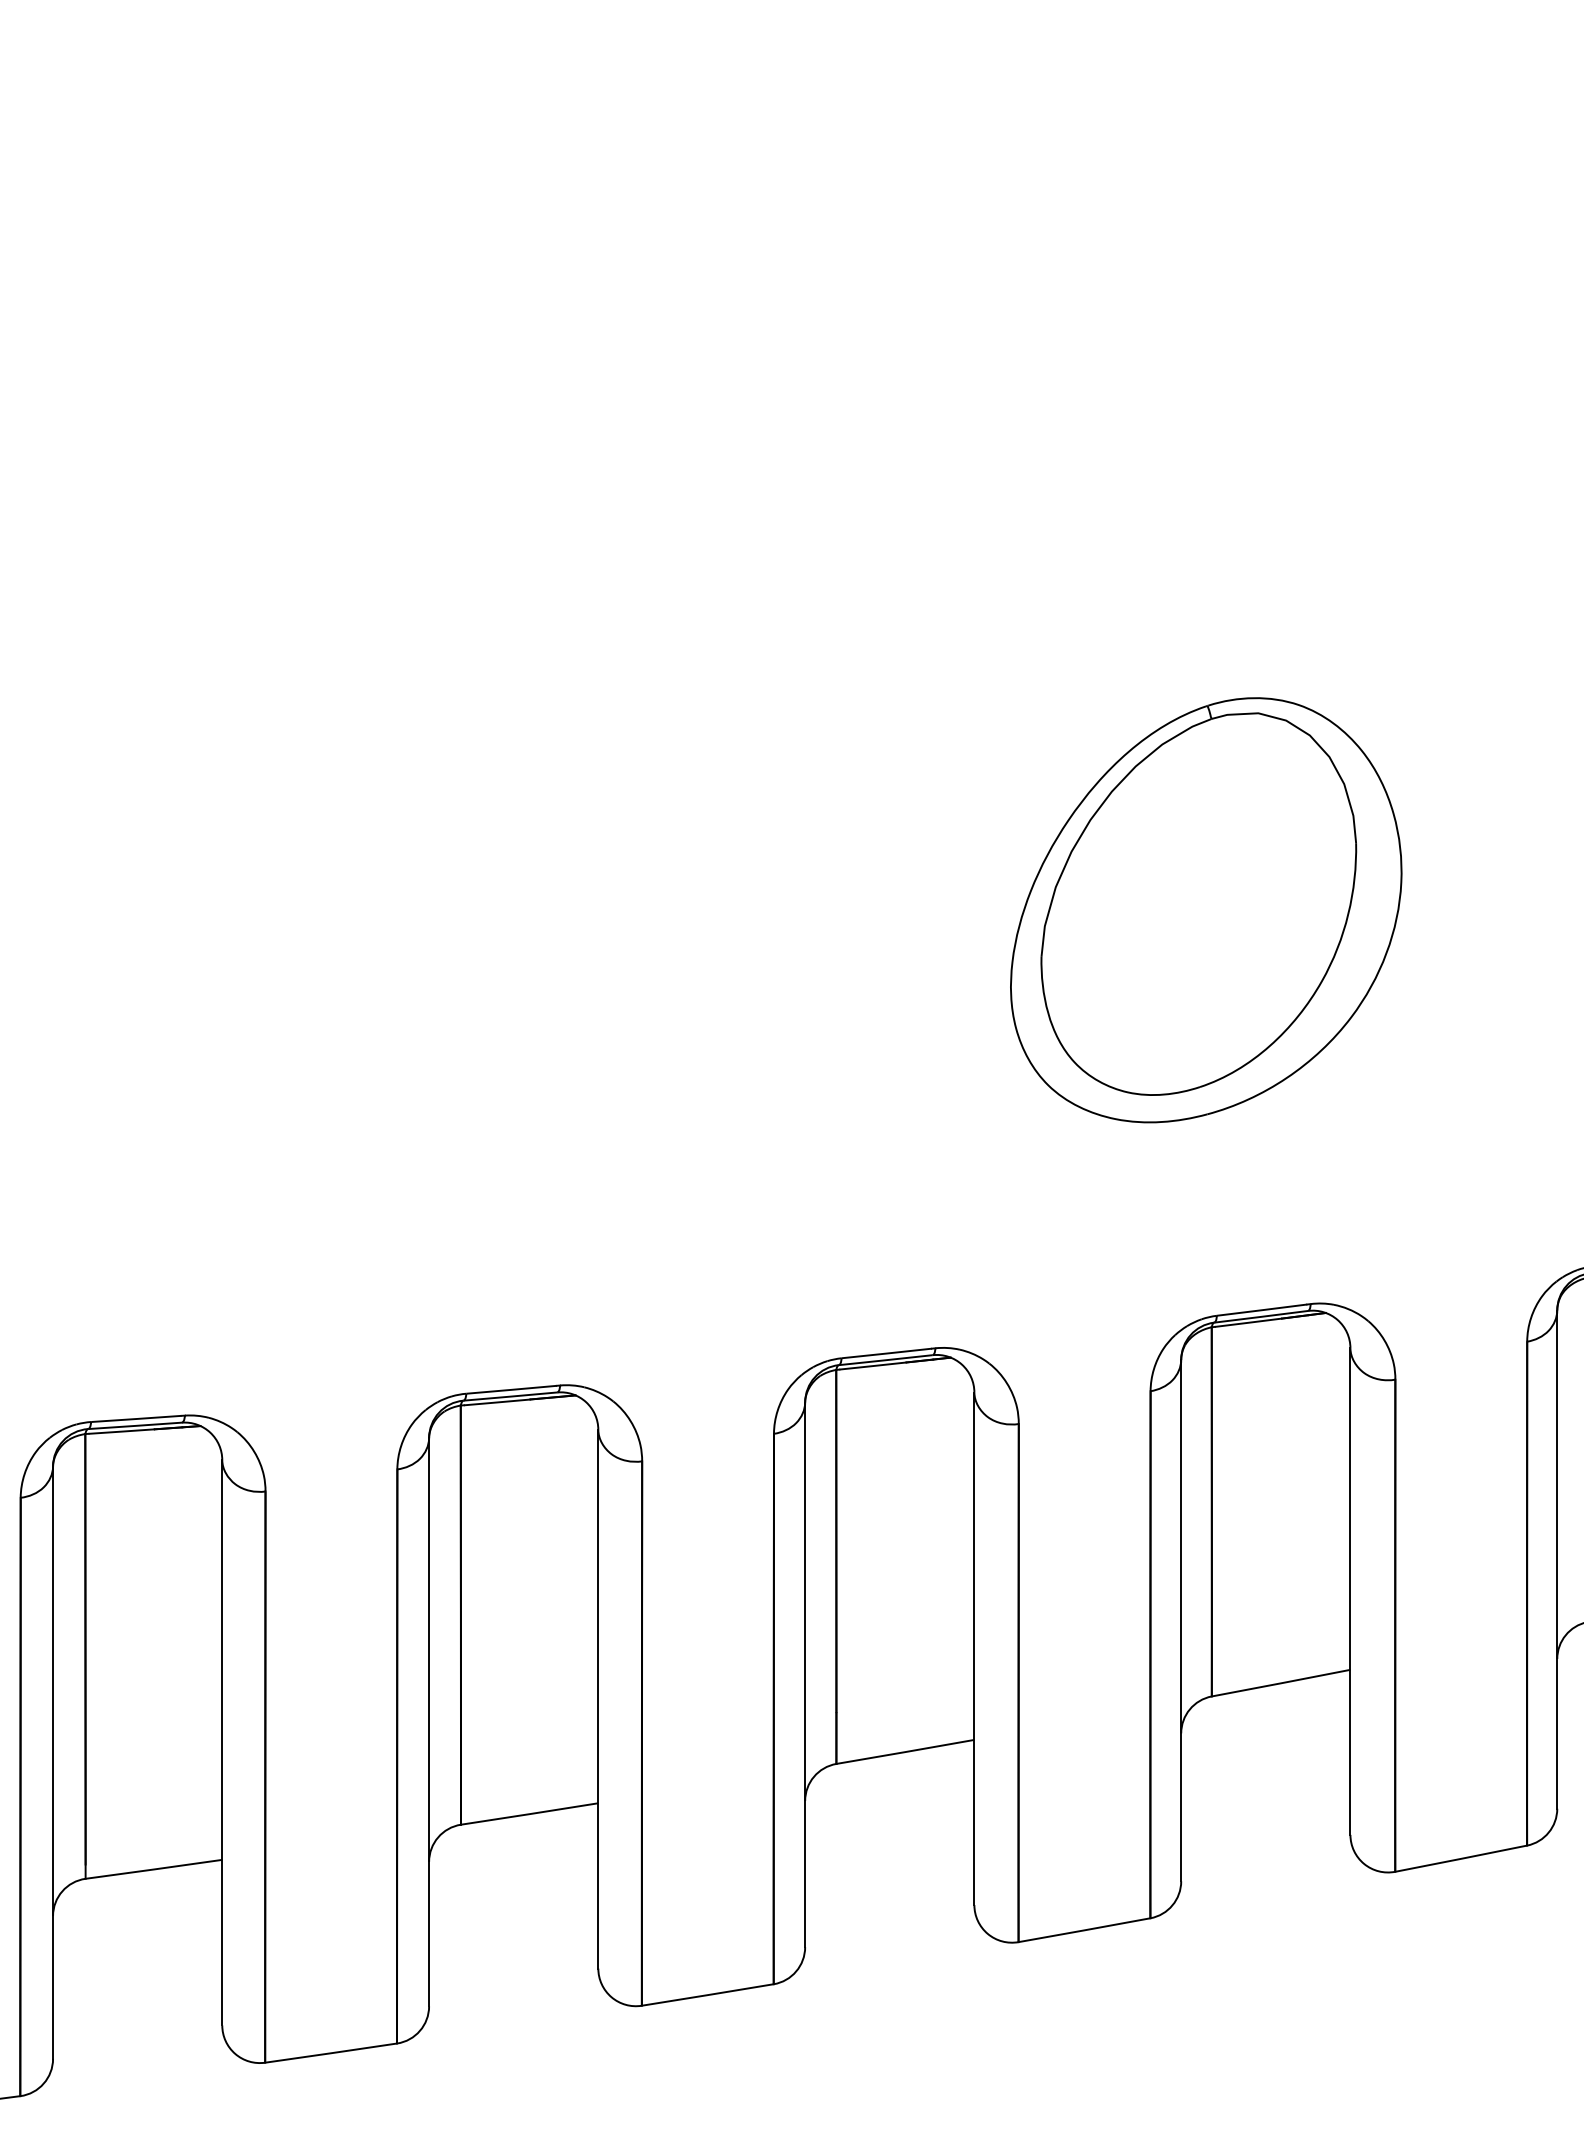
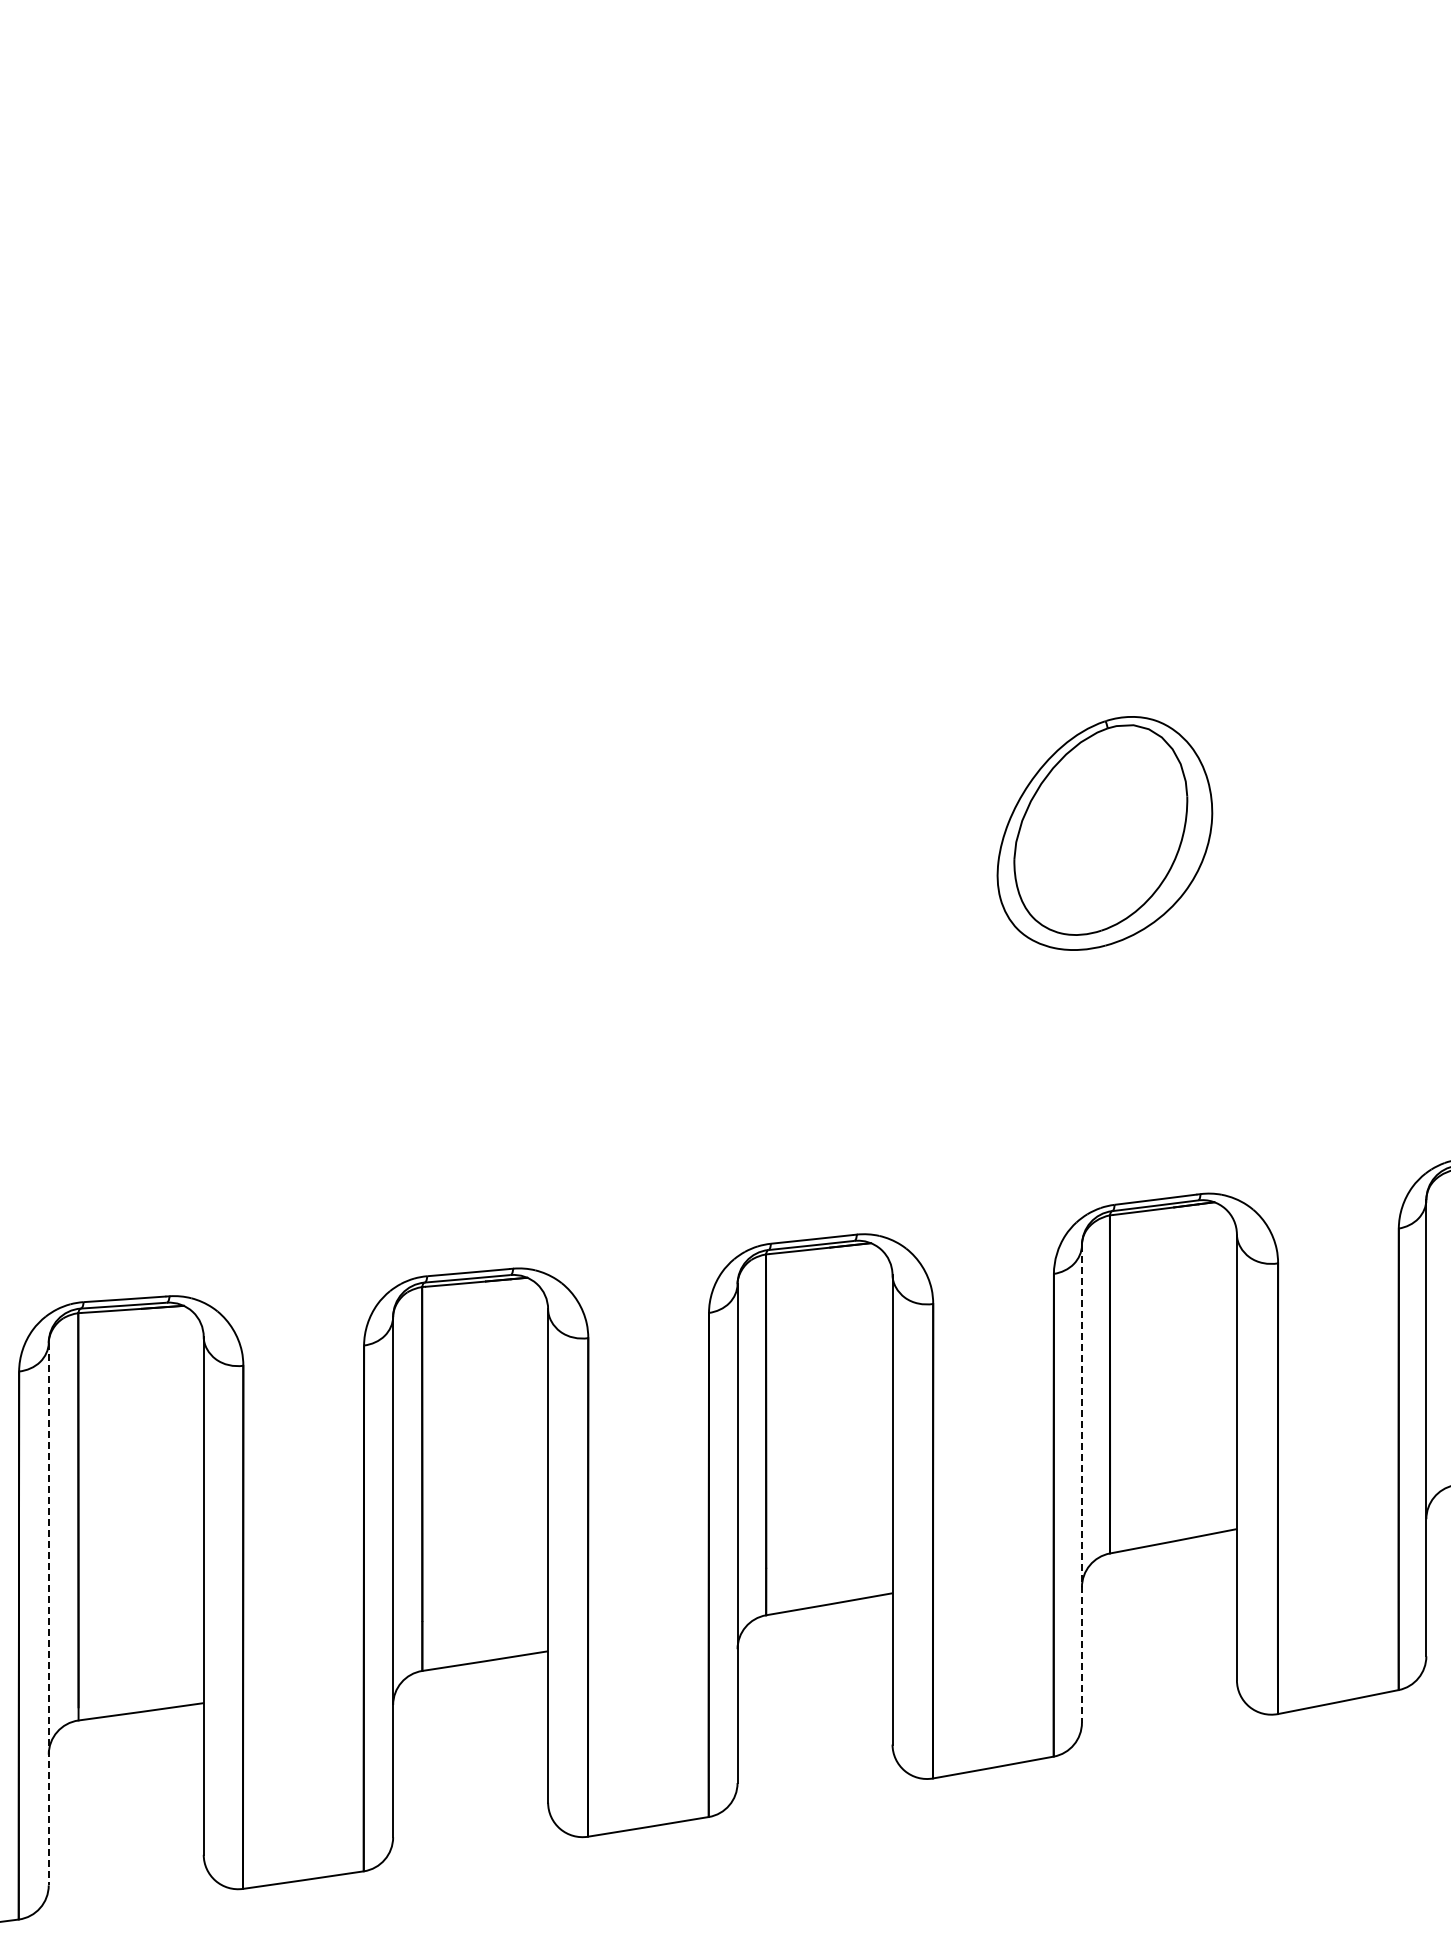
part: (1205, 910) -> (1104, 833), size x0.6
line: (1180, 1621) -> (1081, 1484), solid -> dashed
line: (52, 1763) -> (48, 1614), solid -> dashed

